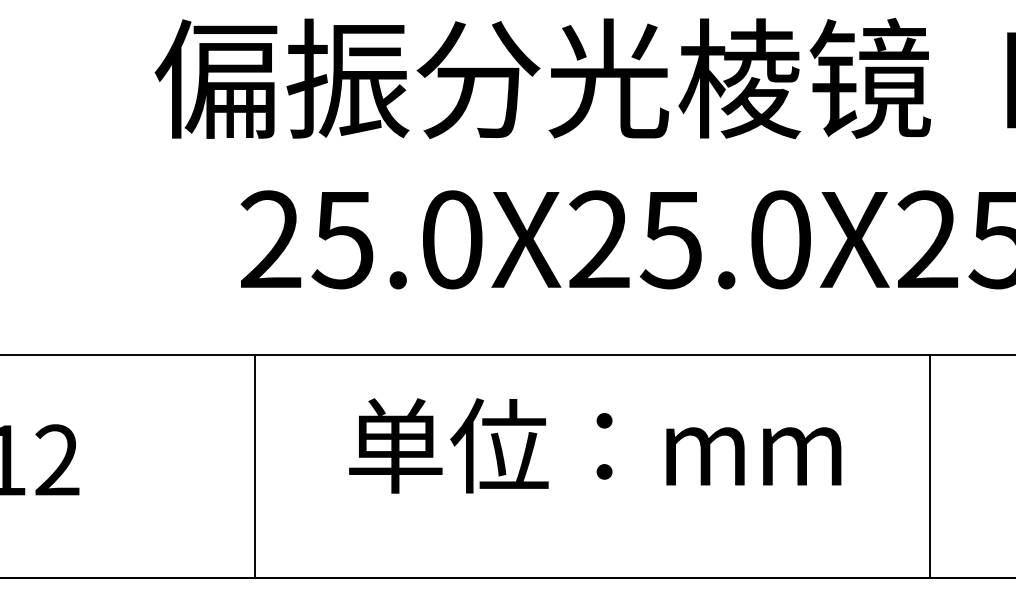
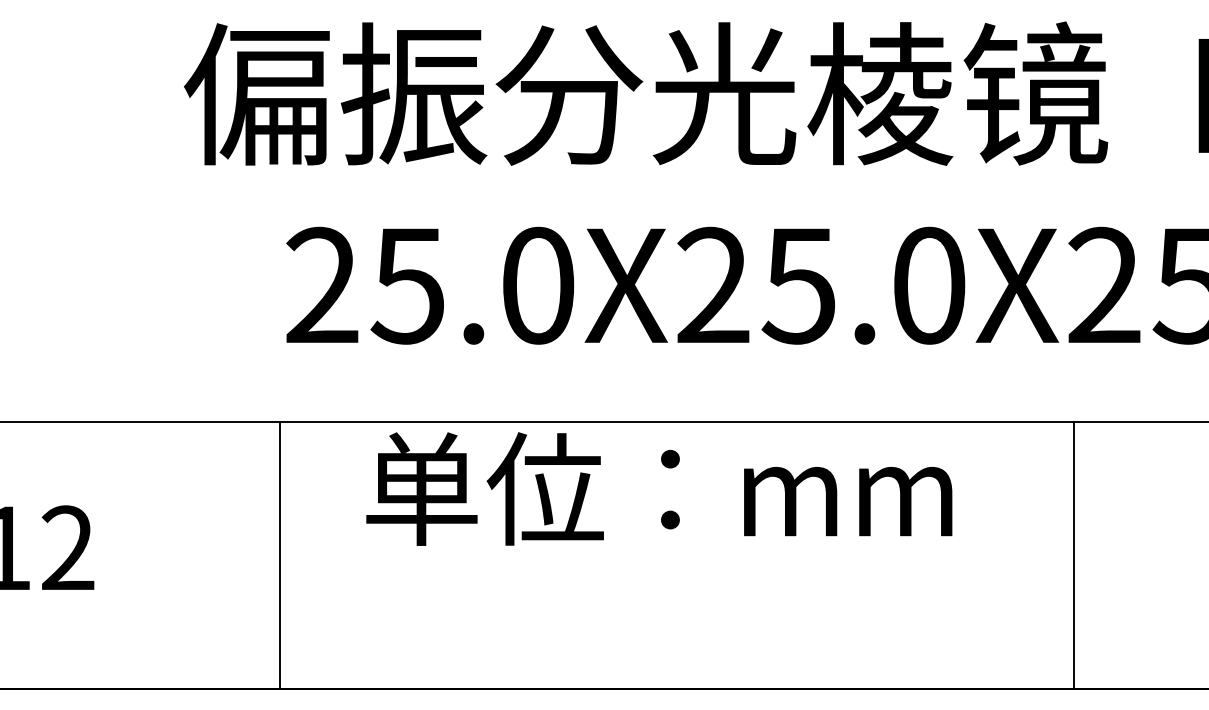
text: (595, 445) -> (659, 488), moved
line: (255, 466) -> (279, 555), moved
line: (930, 466) -> (1074, 555), moved

